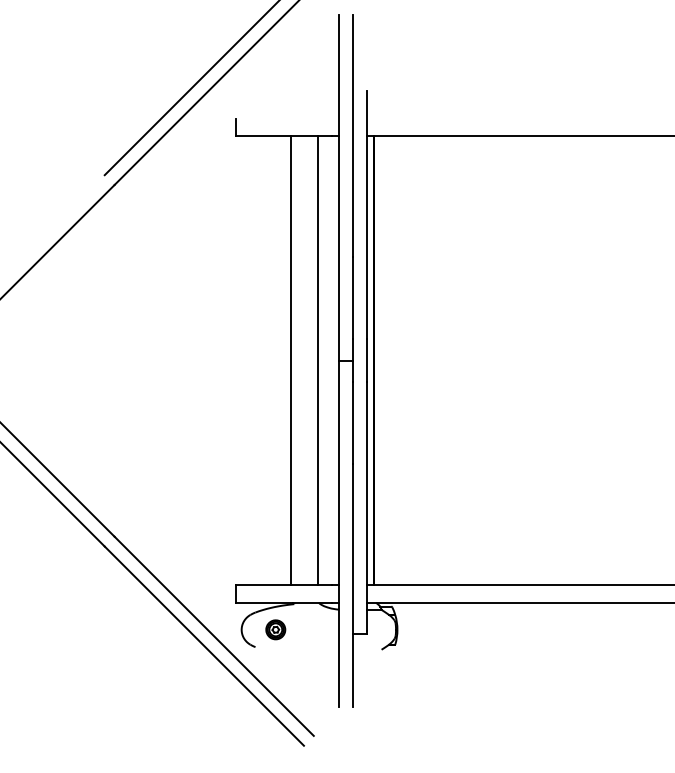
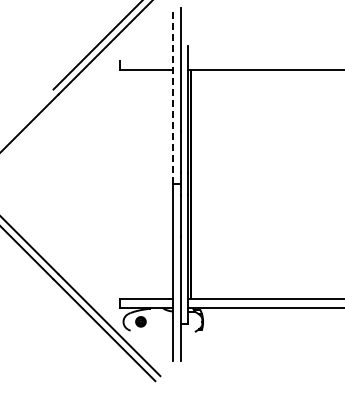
line: (339, 186) -> (173, 95), solid -> dashed
line: (290, 361) -> (148, 184), removed
line: (317, 361) -> (162, 184), removed

